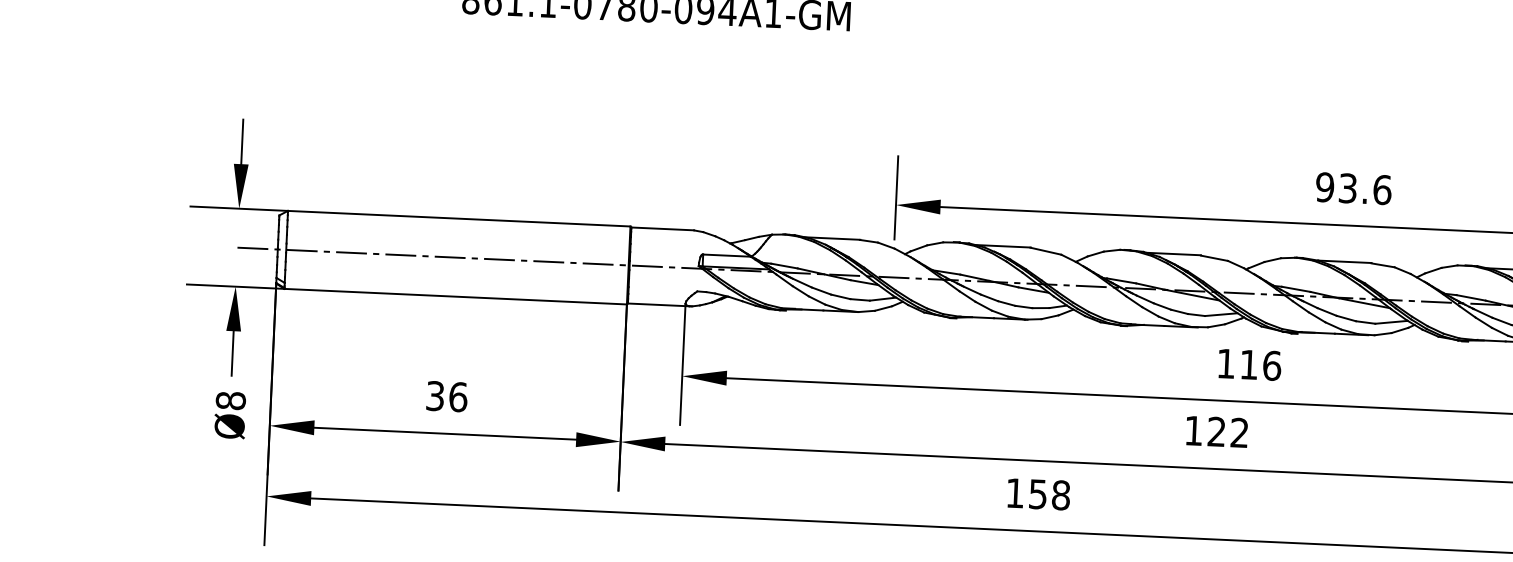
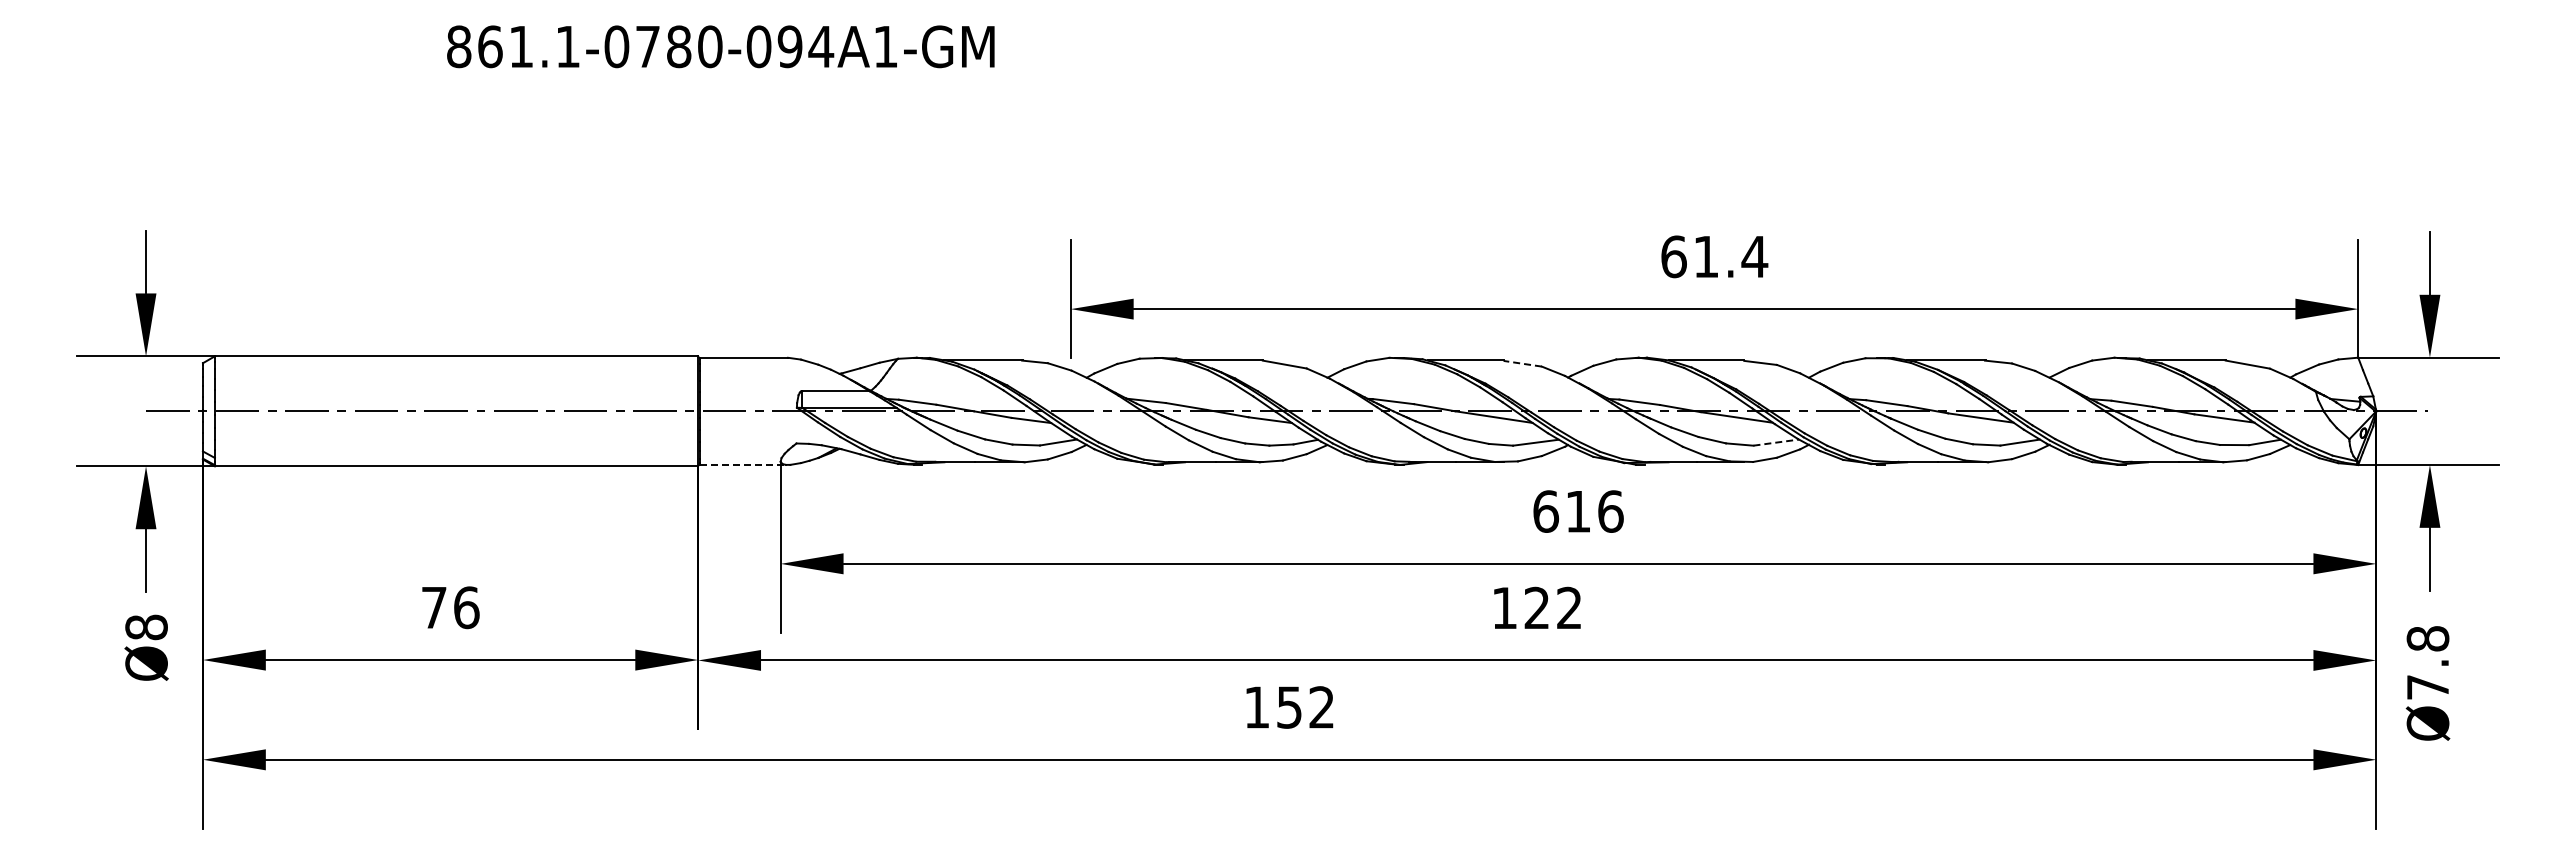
text: (1353, 188) -> (1714, 256), 93.6 -> 61.4
line: (1214, 258) -> (1522, 363), solid -> dashed
line: (659, 304) -> (744, 464), solid -> dashed
line: (1391, 322) -> (1776, 442), solid -> dashed
text: (1226, 363) -> (1546, 511), 116 -> 616
text: (435, 395) -> (434, 607), 36 -> 76
text: (1060, 495) -> (1321, 707), 158 -> 152

